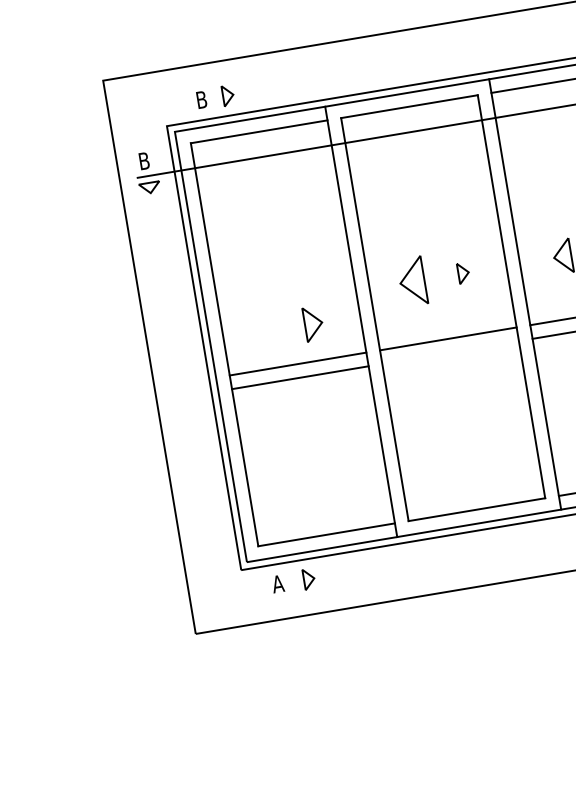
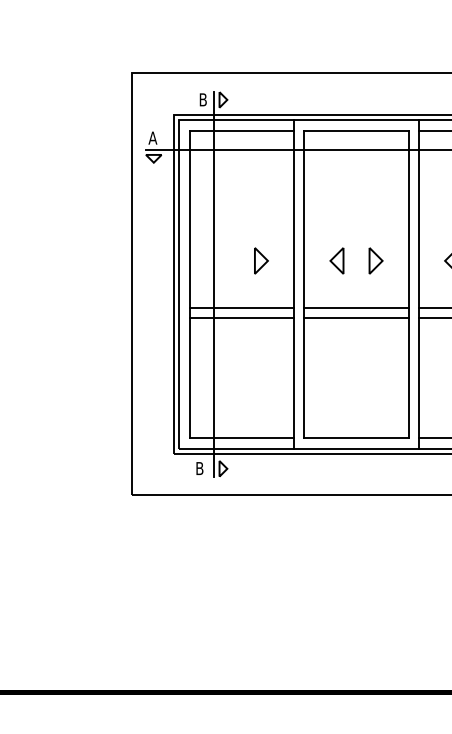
text: (143, 160) -> (152, 137), B -> A
part: (462, 272) -> (375, 260), size x1.67
part: (411, 281) -> (336, 260), size x0.71
part: (313, 323) -> (261, 260), moved
line: (257, 339) -> (214, 284), added
line: (450, 352) -> (356, 318), added
text: (277, 583) -> (199, 468), A -> B

